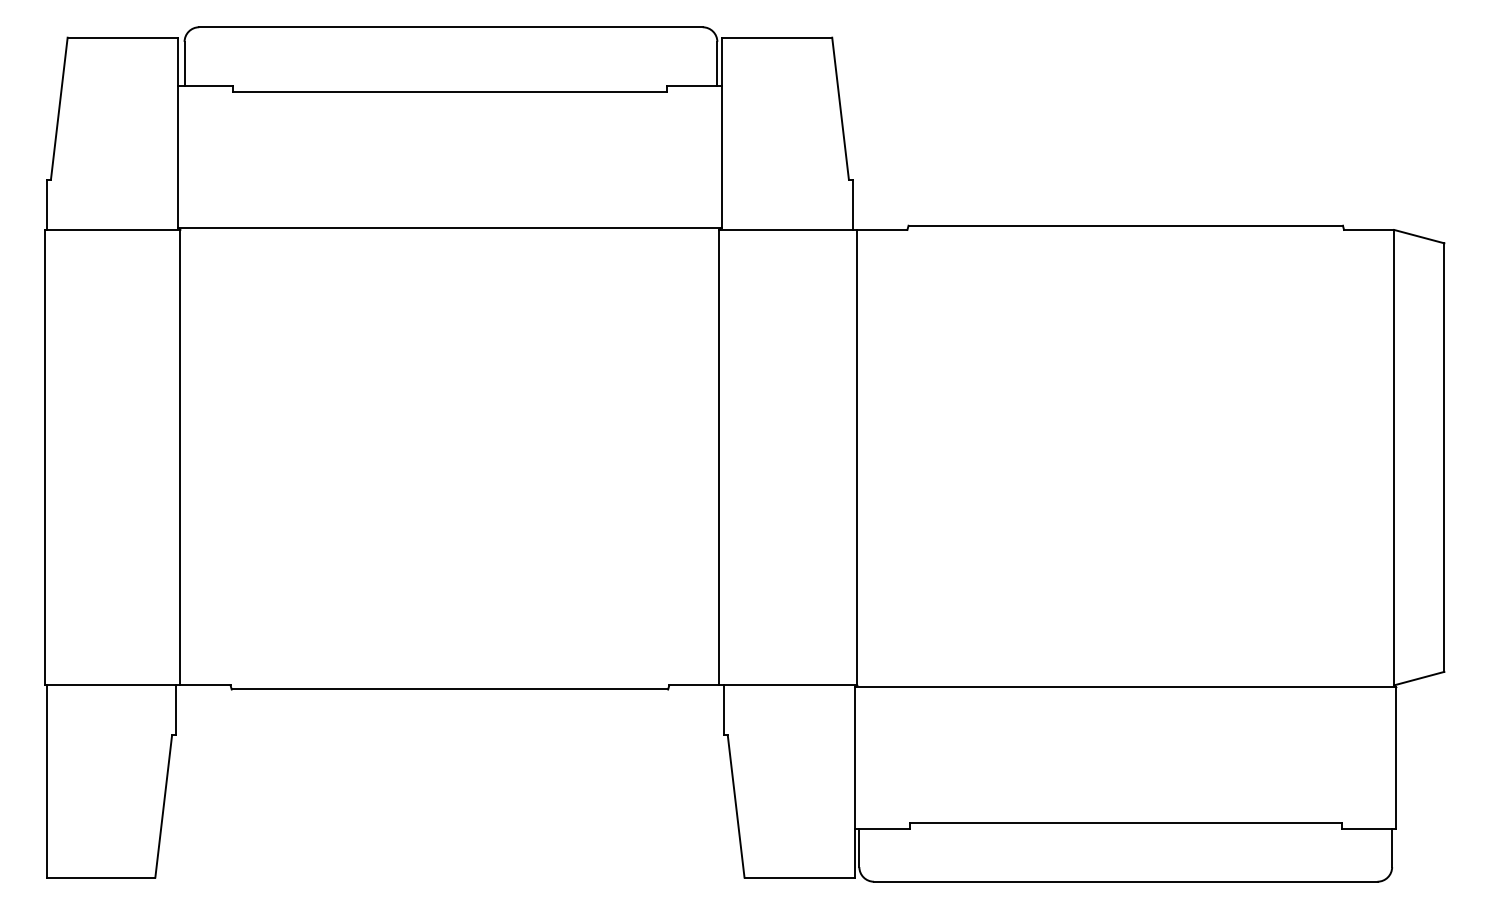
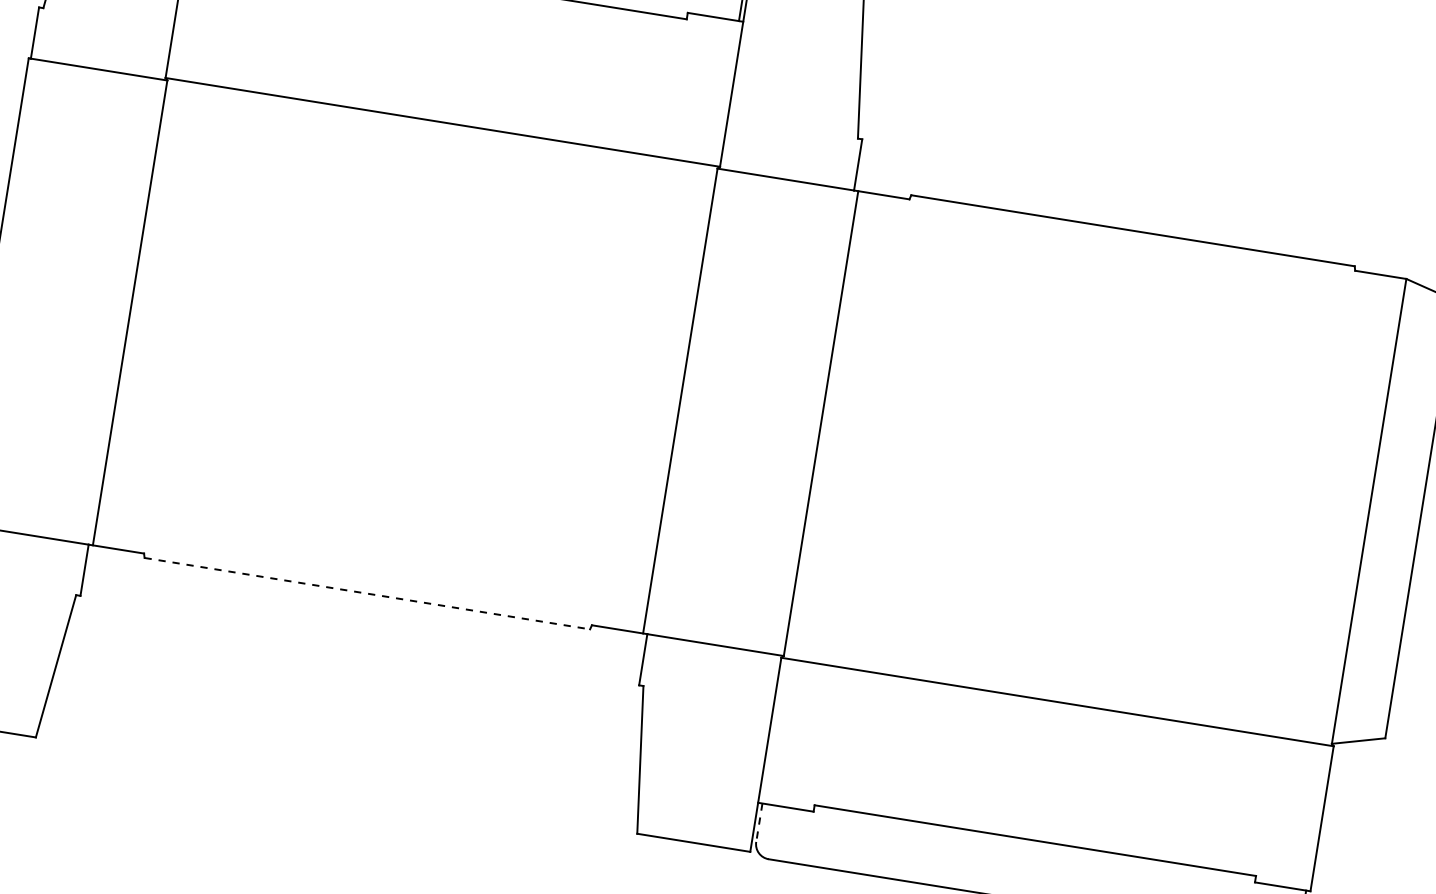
line: (450, 689) -> (367, 593), solid -> dashed
line: (859, 848) -> (759, 822), solid -> dashed

